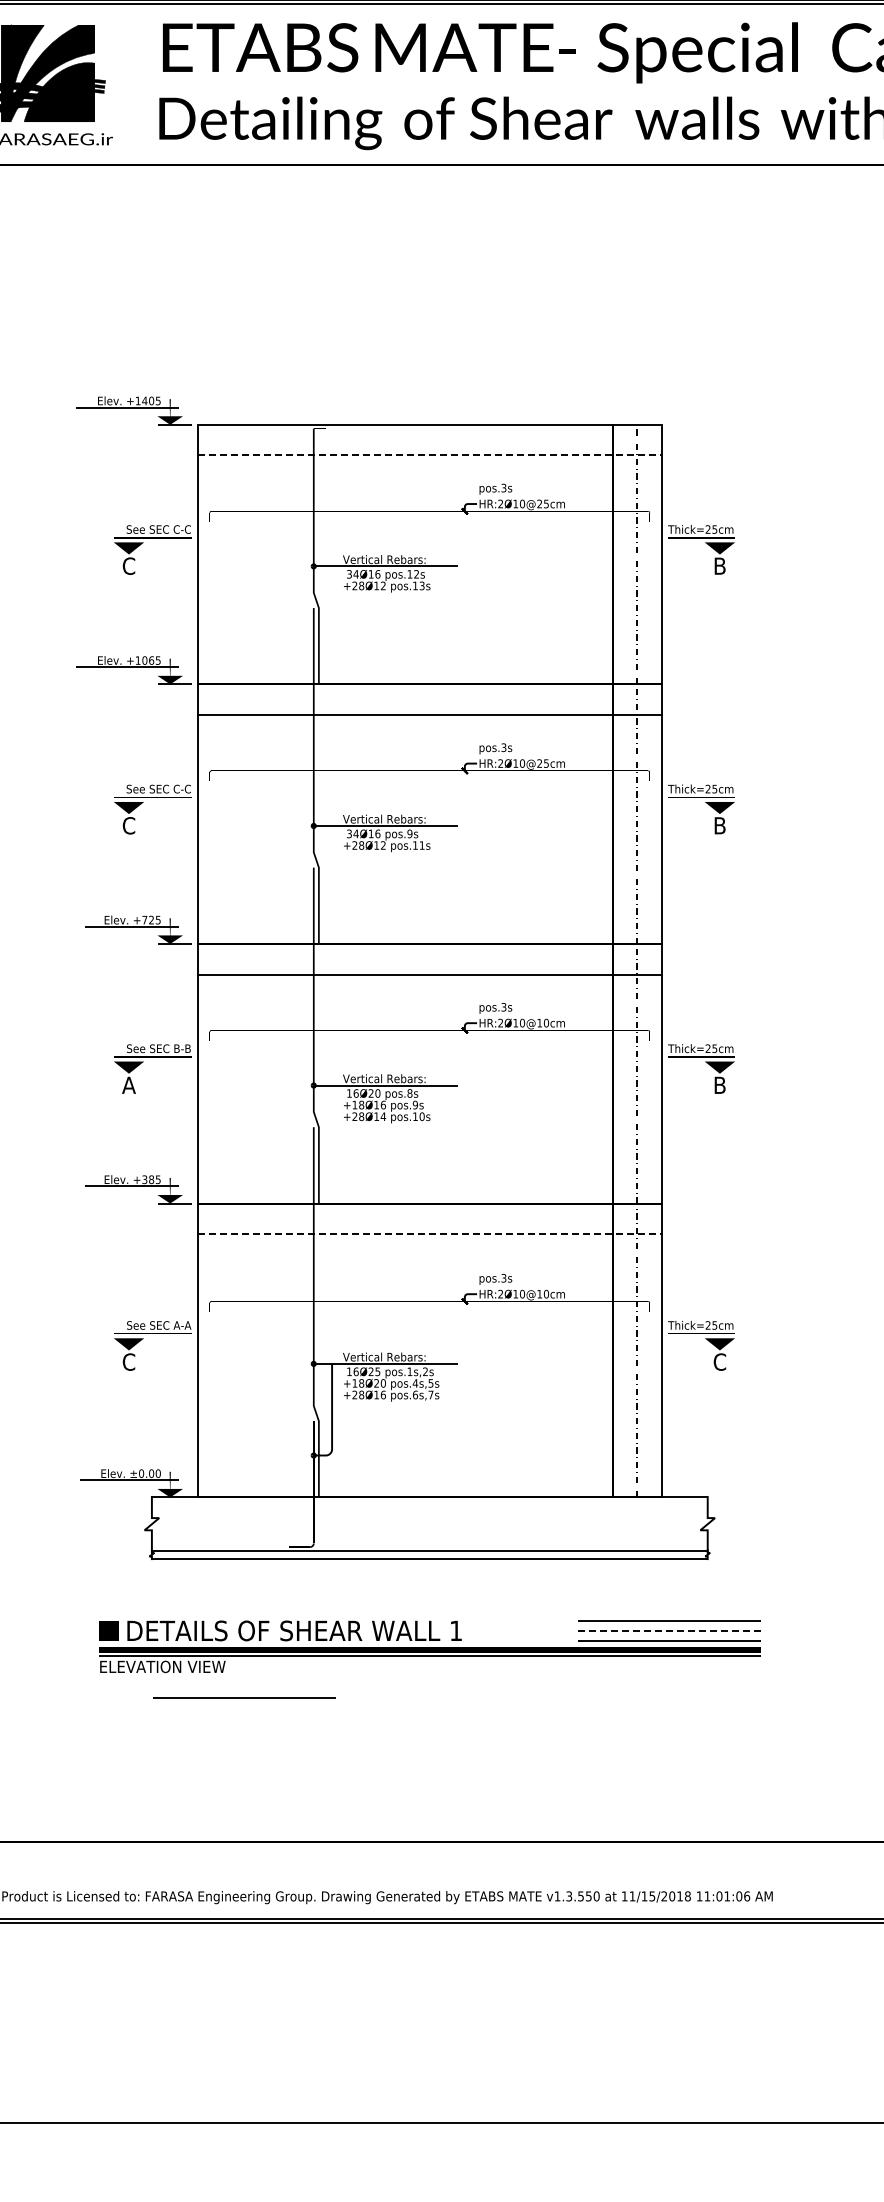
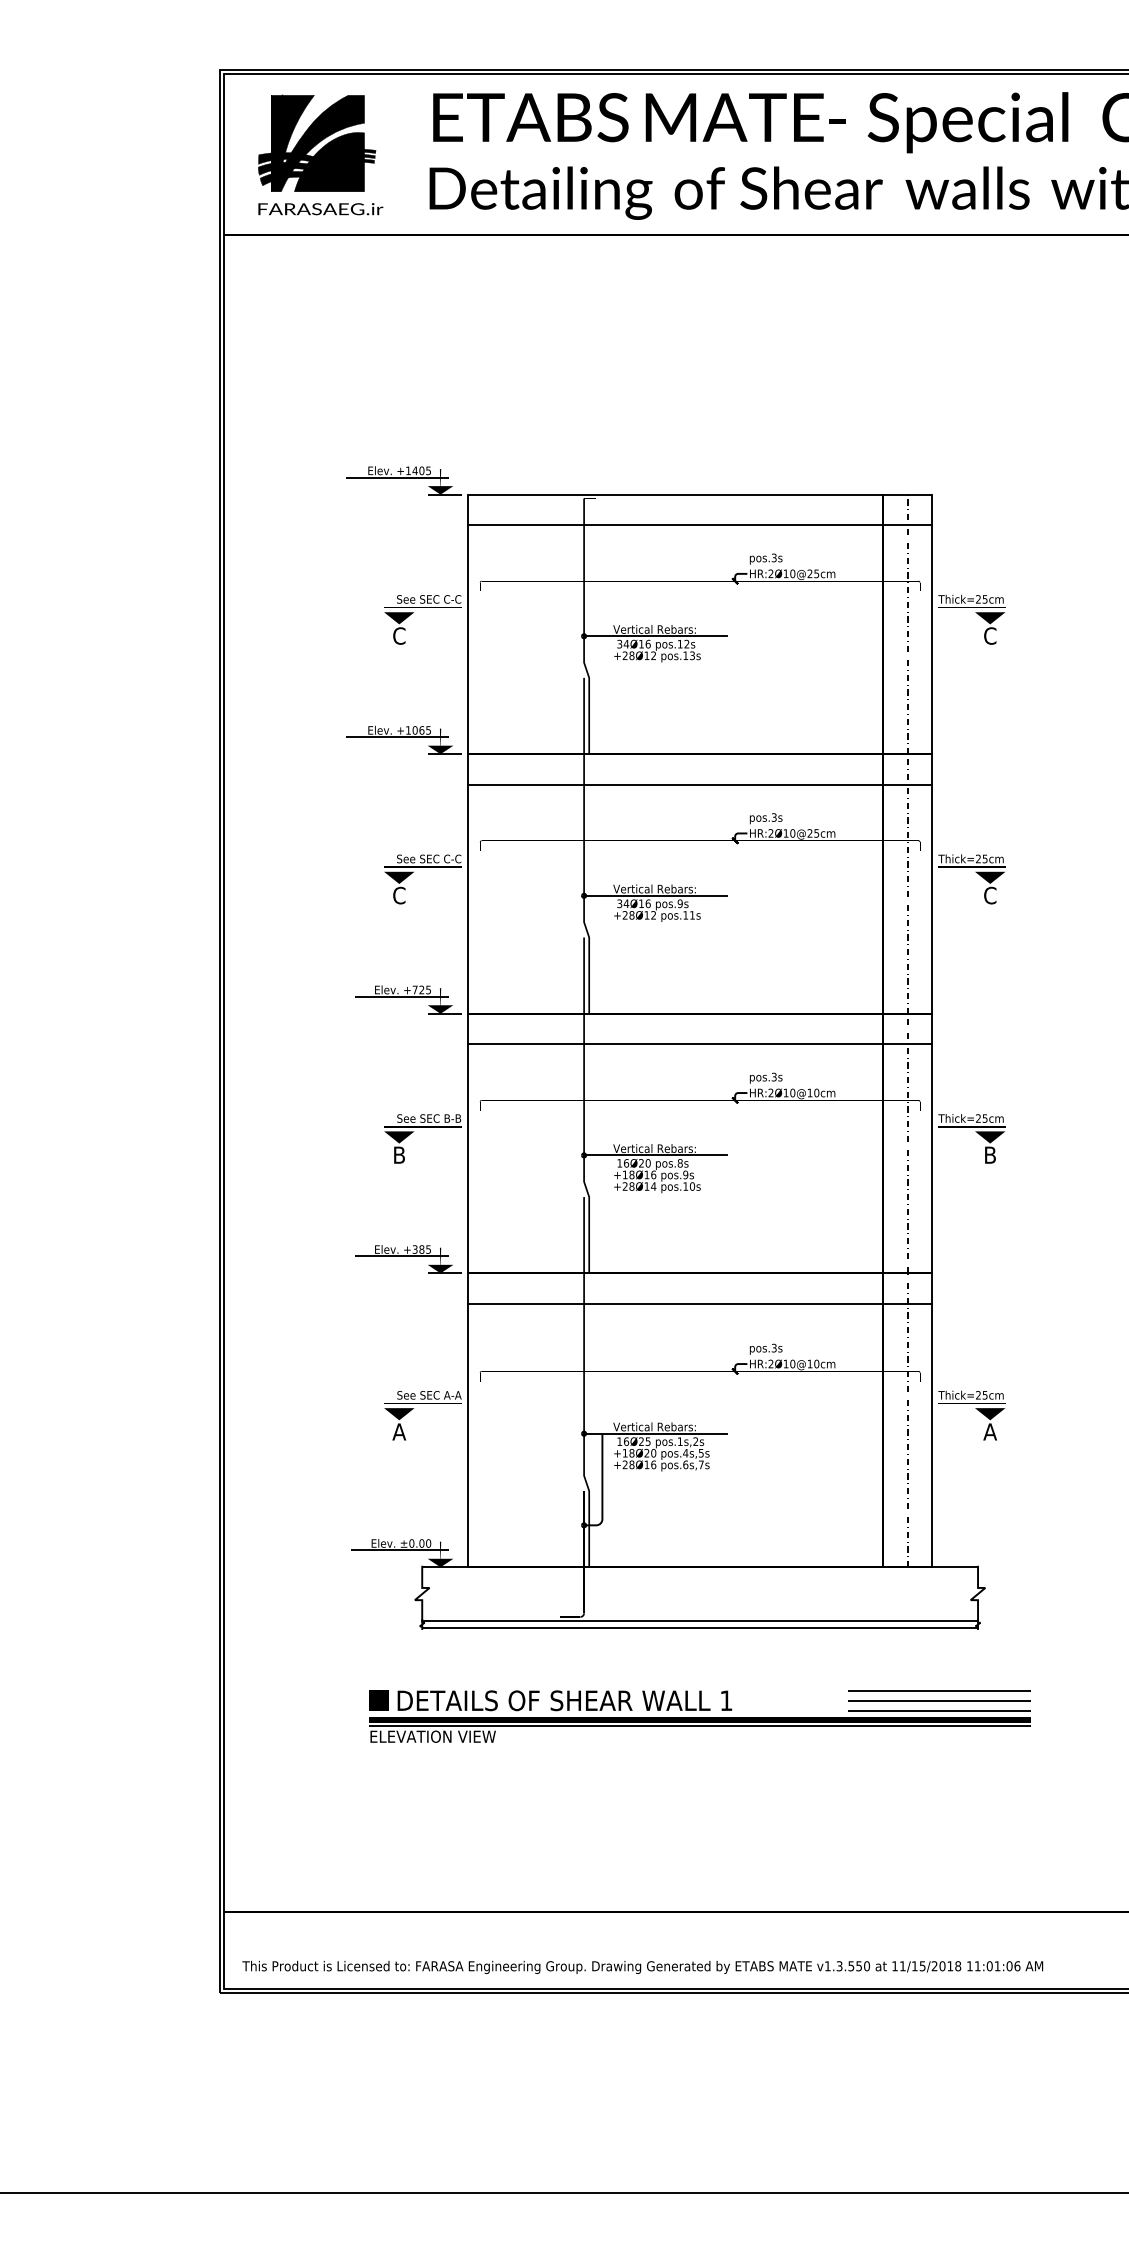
line: (430, 455) -> (700, 525), dashed -> solid
text: (720, 565) -> (990, 635), B -> C
text: (720, 825) -> (990, 895), B -> C
text: (129, 1084) -> (399, 1154), A -> B
line: (430, 1233) -> (700, 1303), dashed -> solid
text: (129, 1361) -> (399, 1431), C -> A
text: (720, 1361) -> (990, 1431), C -> A
line: (669, 1630) -> (939, 1700), dashed -> solid
line: (244, 1697) -> (514, 1767), removed

